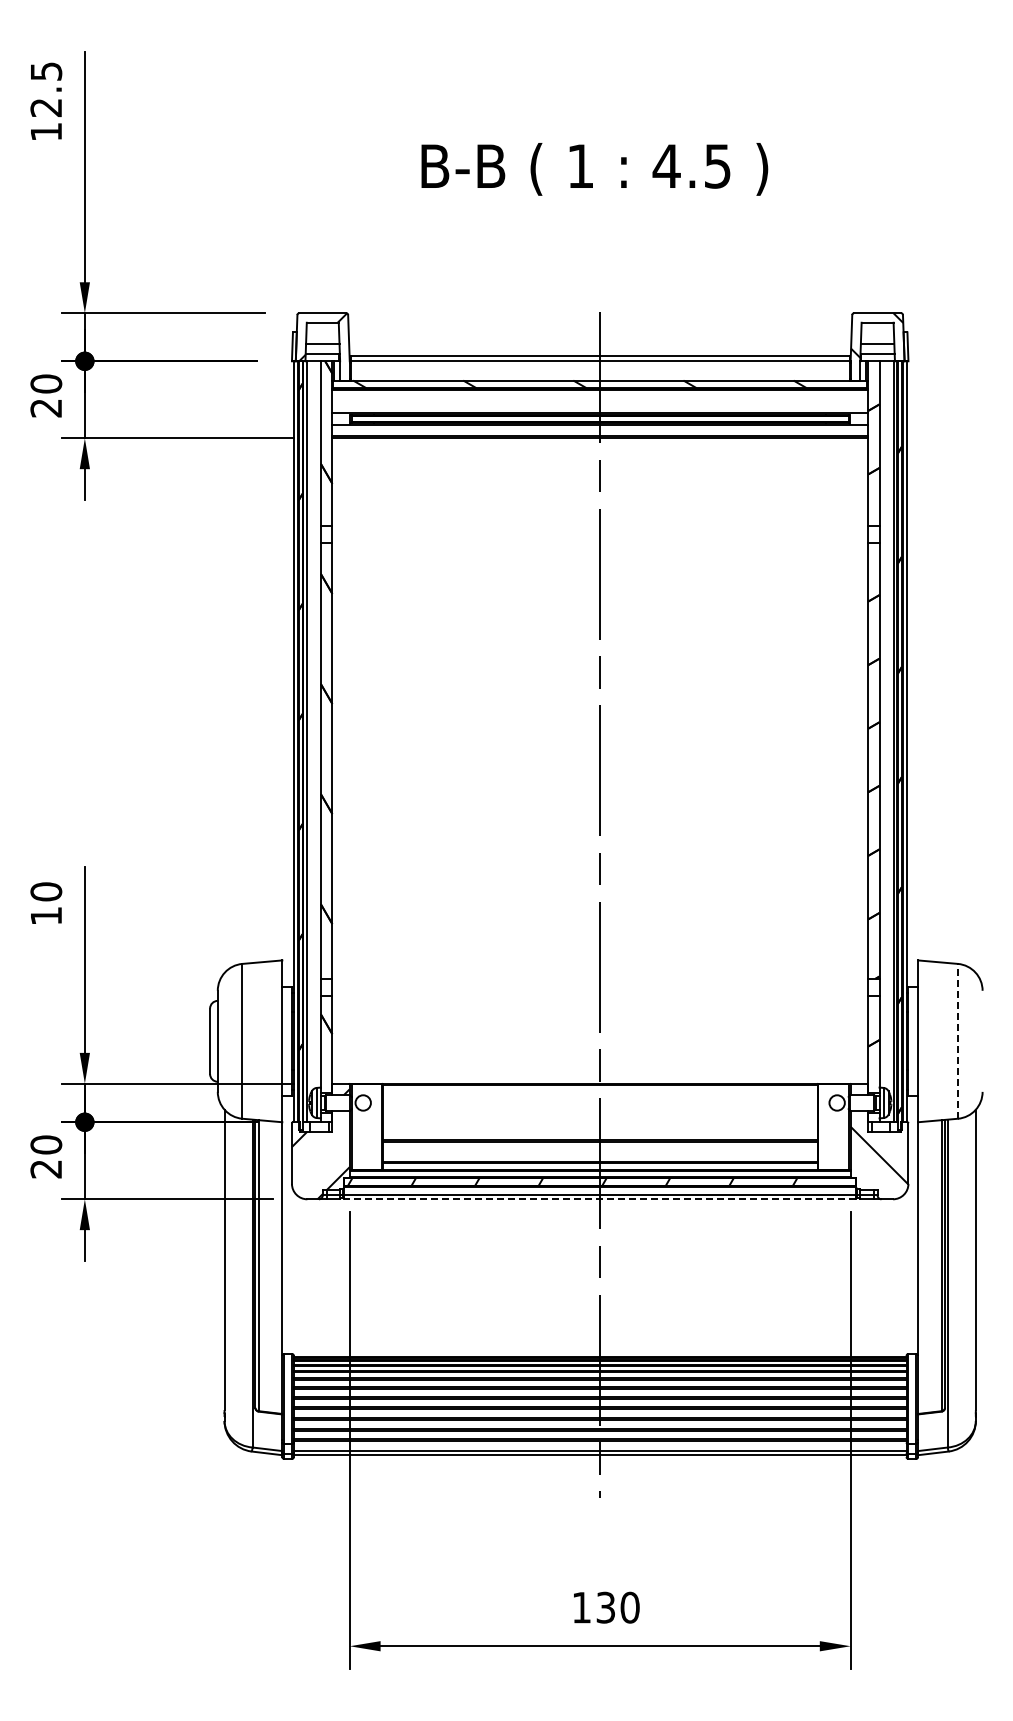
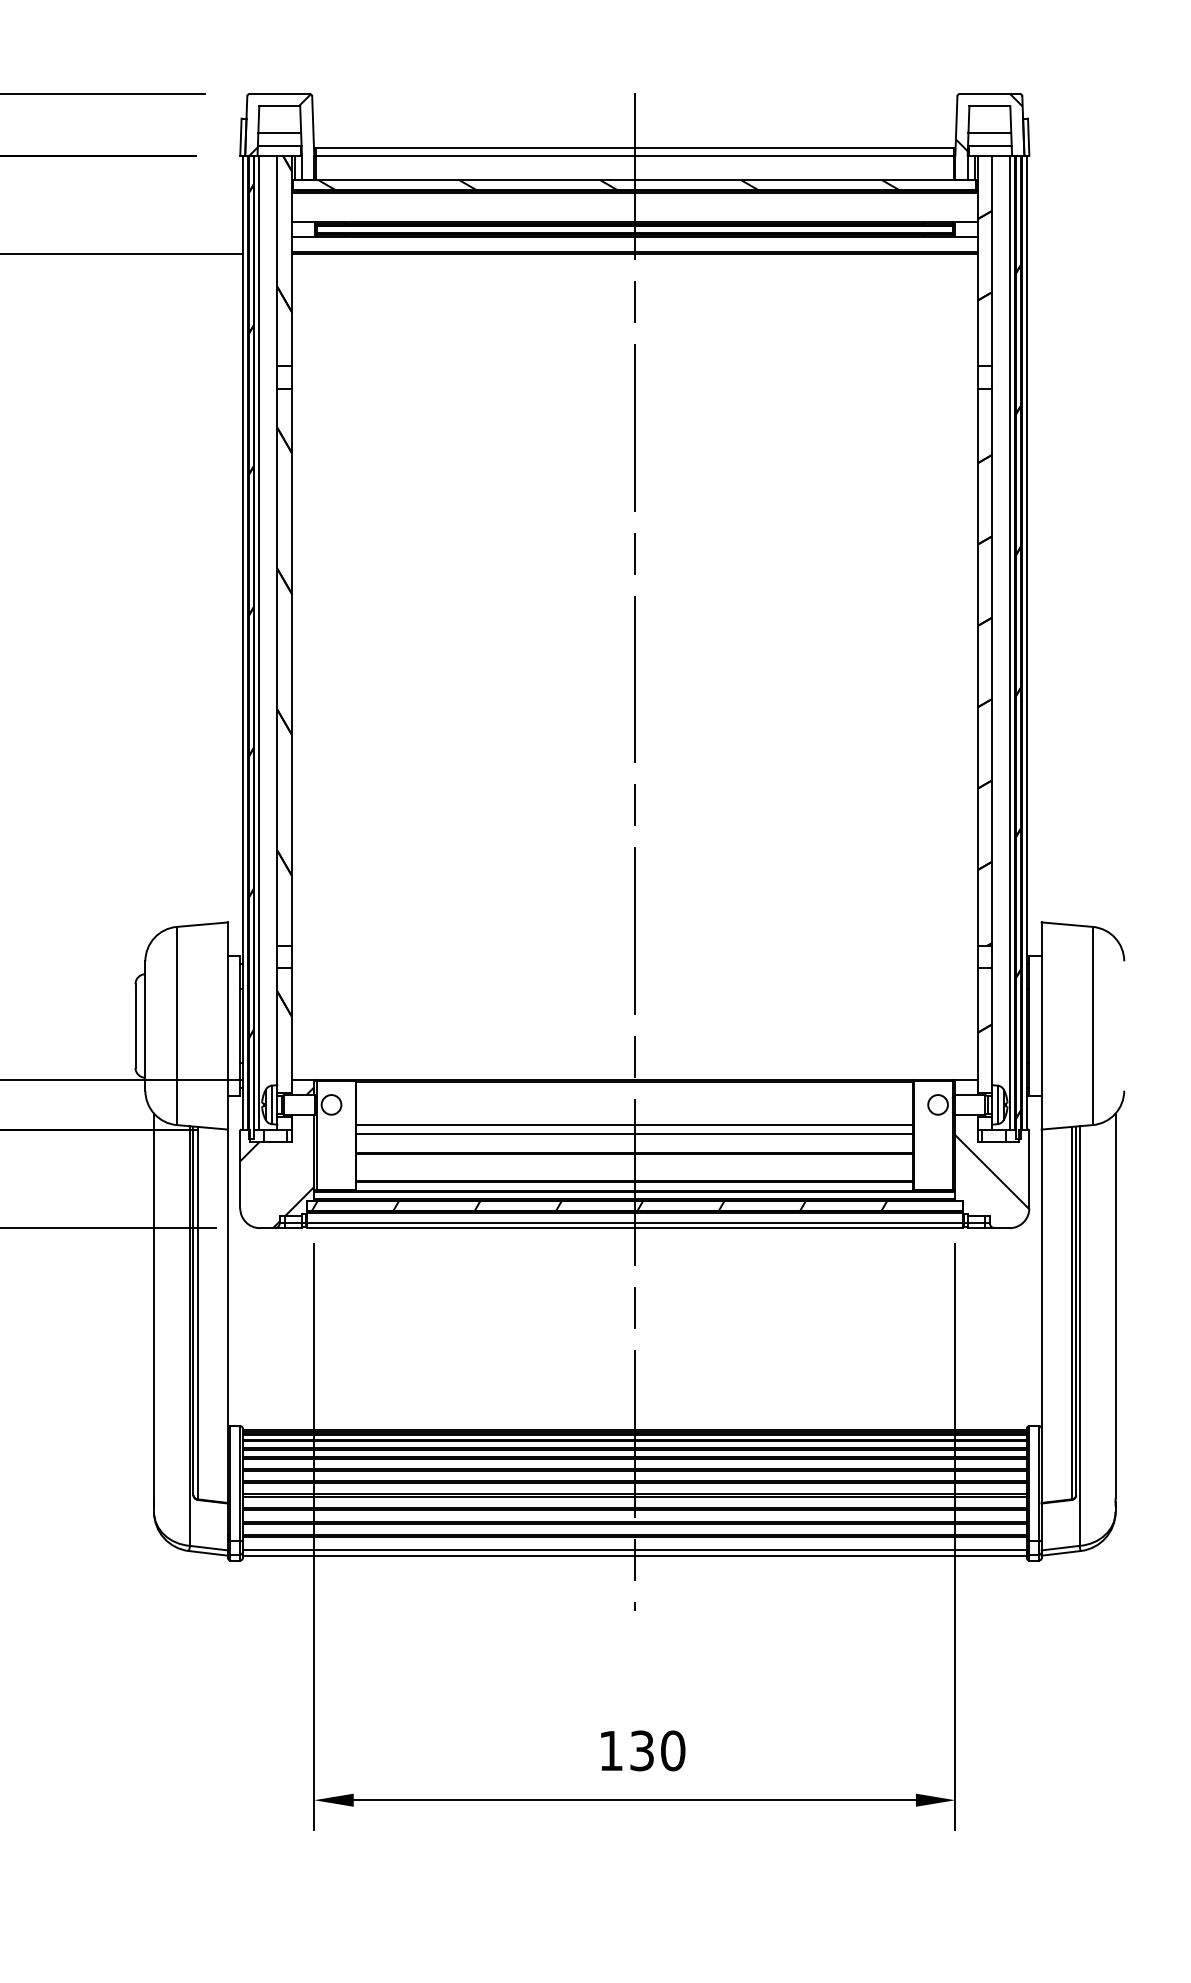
line: (957, 1040) -> (1092, 1024), dashed -> solid
line: (599, 1118) -> (633, 1124), added
line: (599, 1126) -> (633, 1135), added
line: (599, 1199) -> (633, 1228), dashed -> solid

